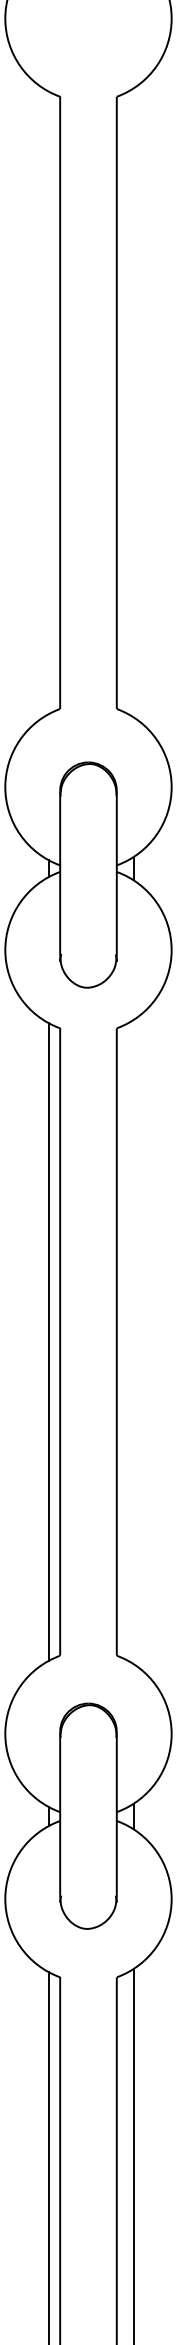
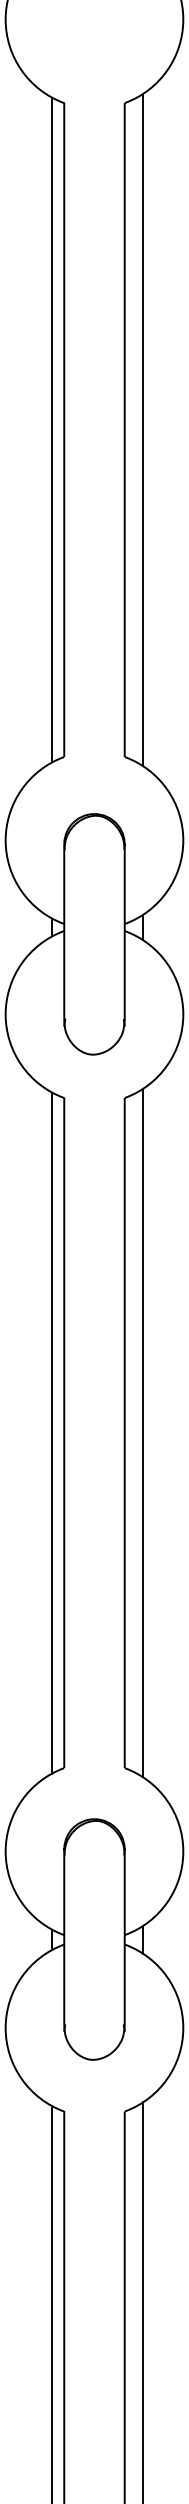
line: (48, 402) -> (51, 429), added
line: (133, 402) -> (142, 429), added
line: (133, 1341) -> (142, 1432), added

